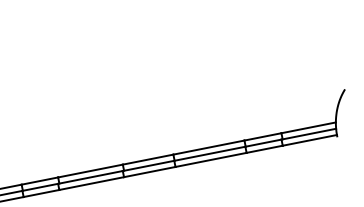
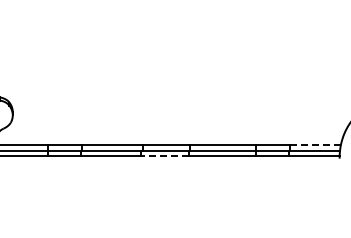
line: (308, 128) -> (315, 145), solid -> dashed
line: (149, 172) -> (165, 156), solid -> dashed

